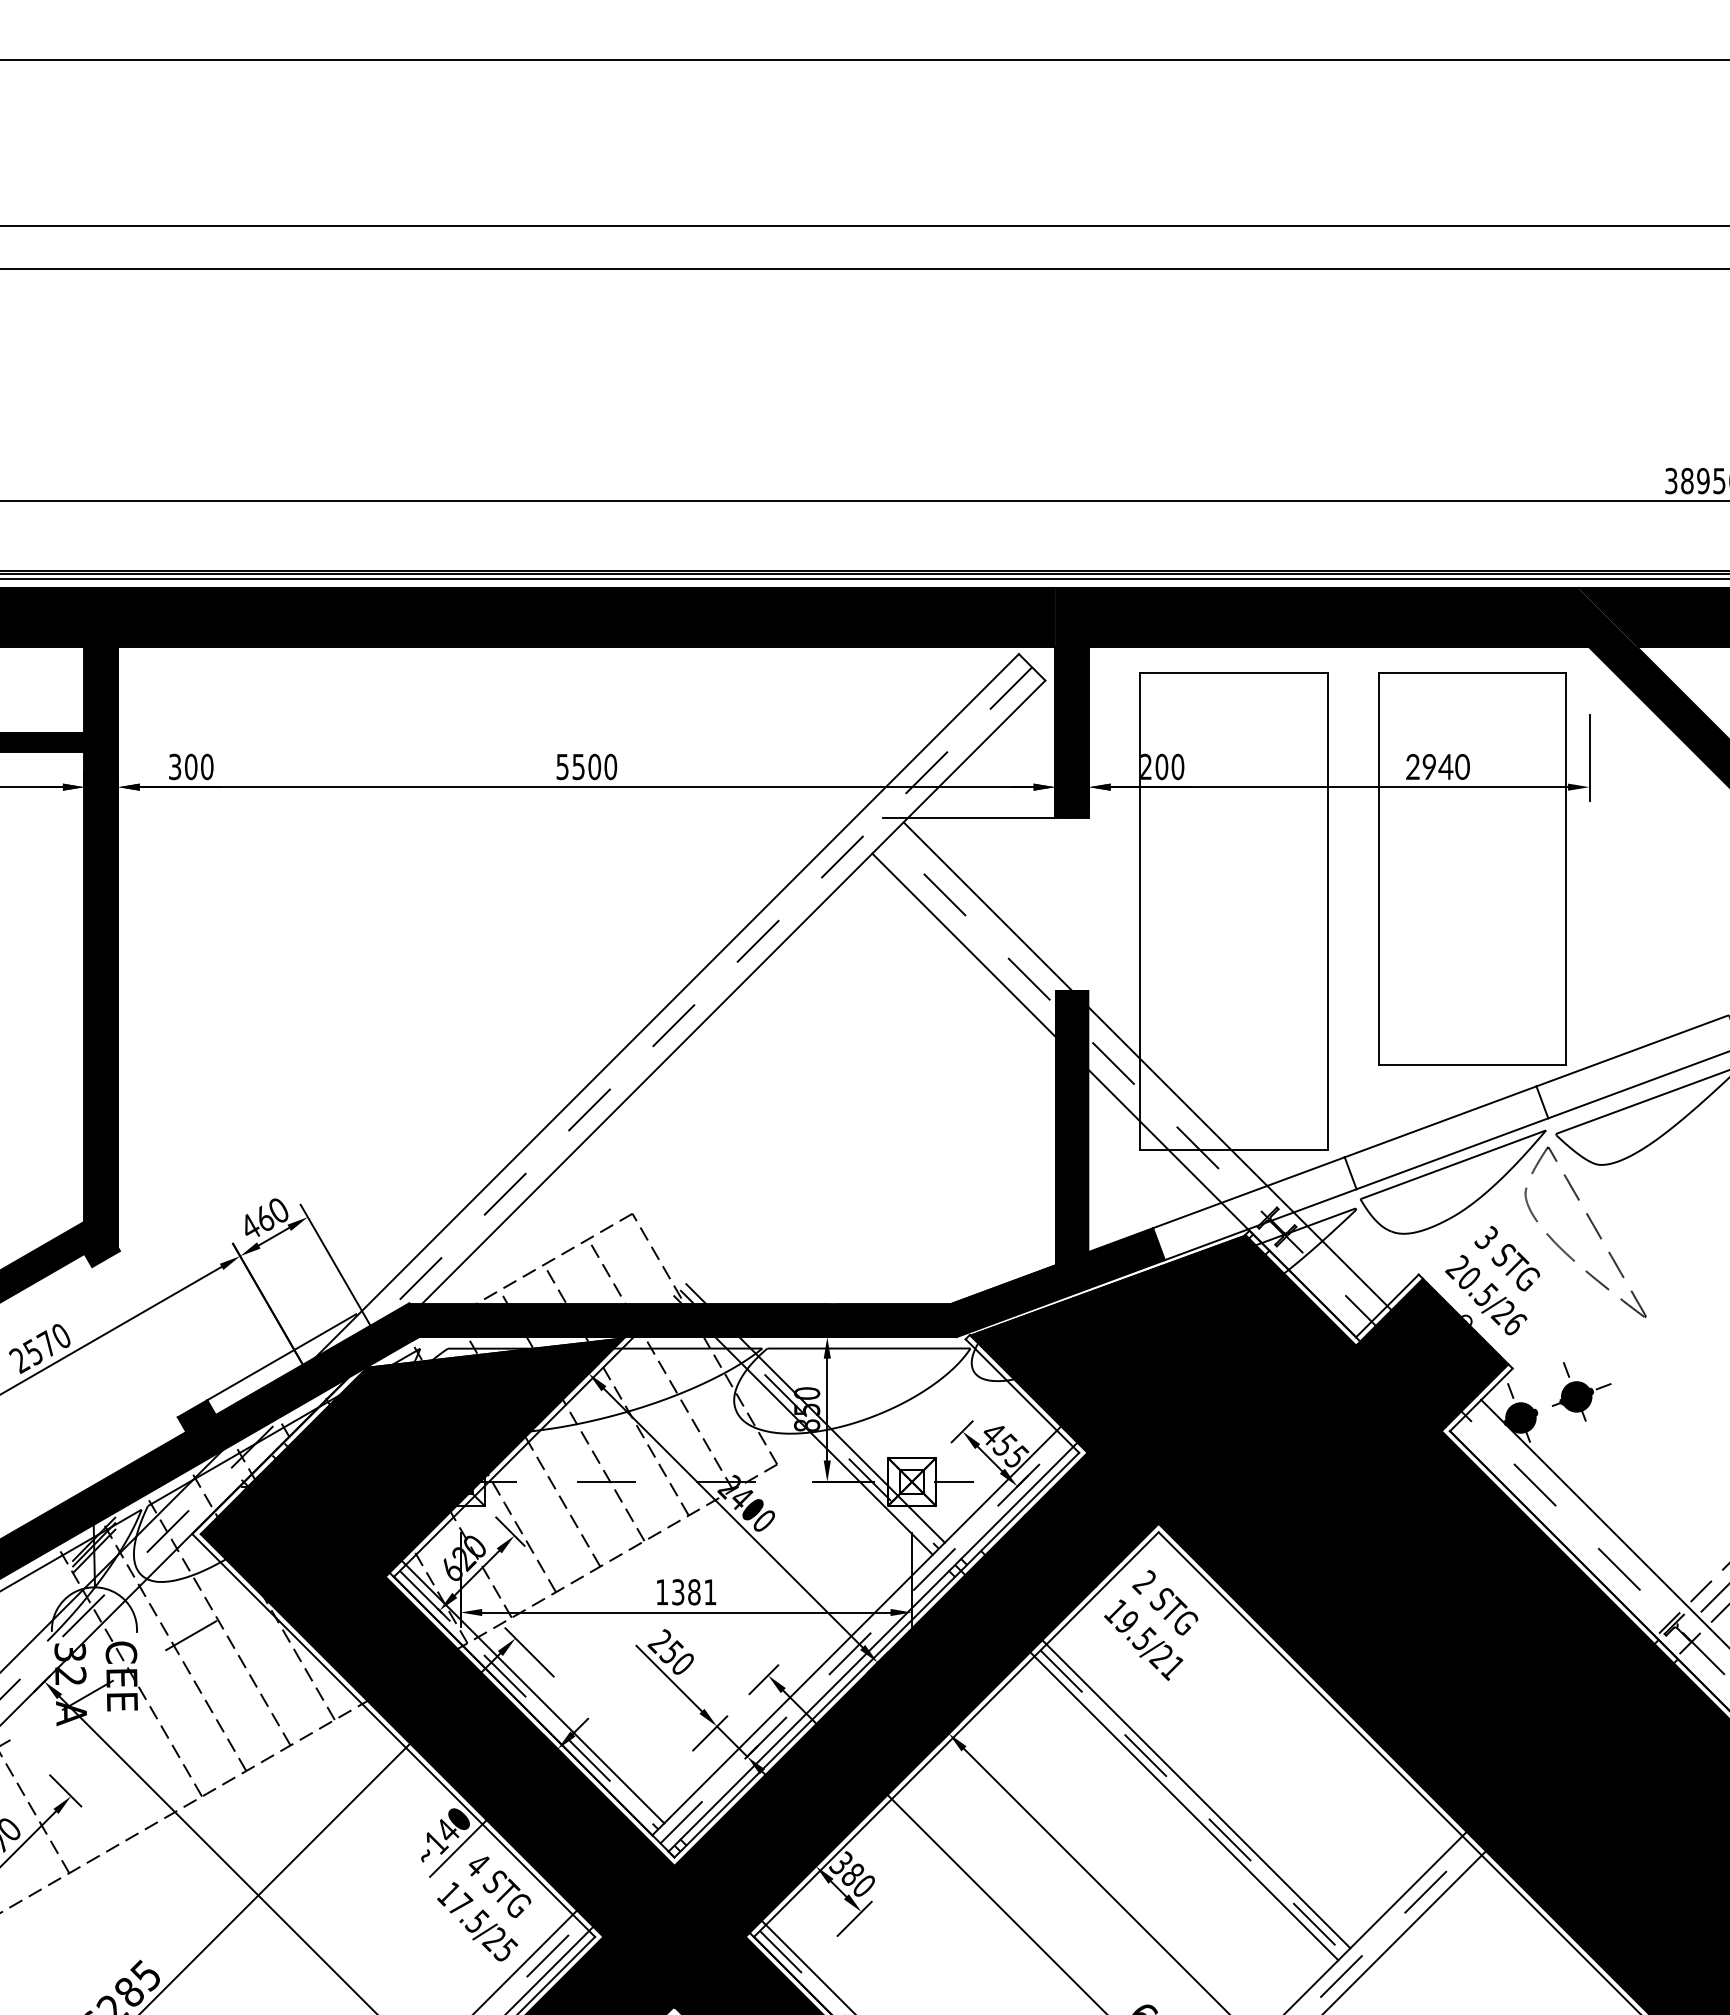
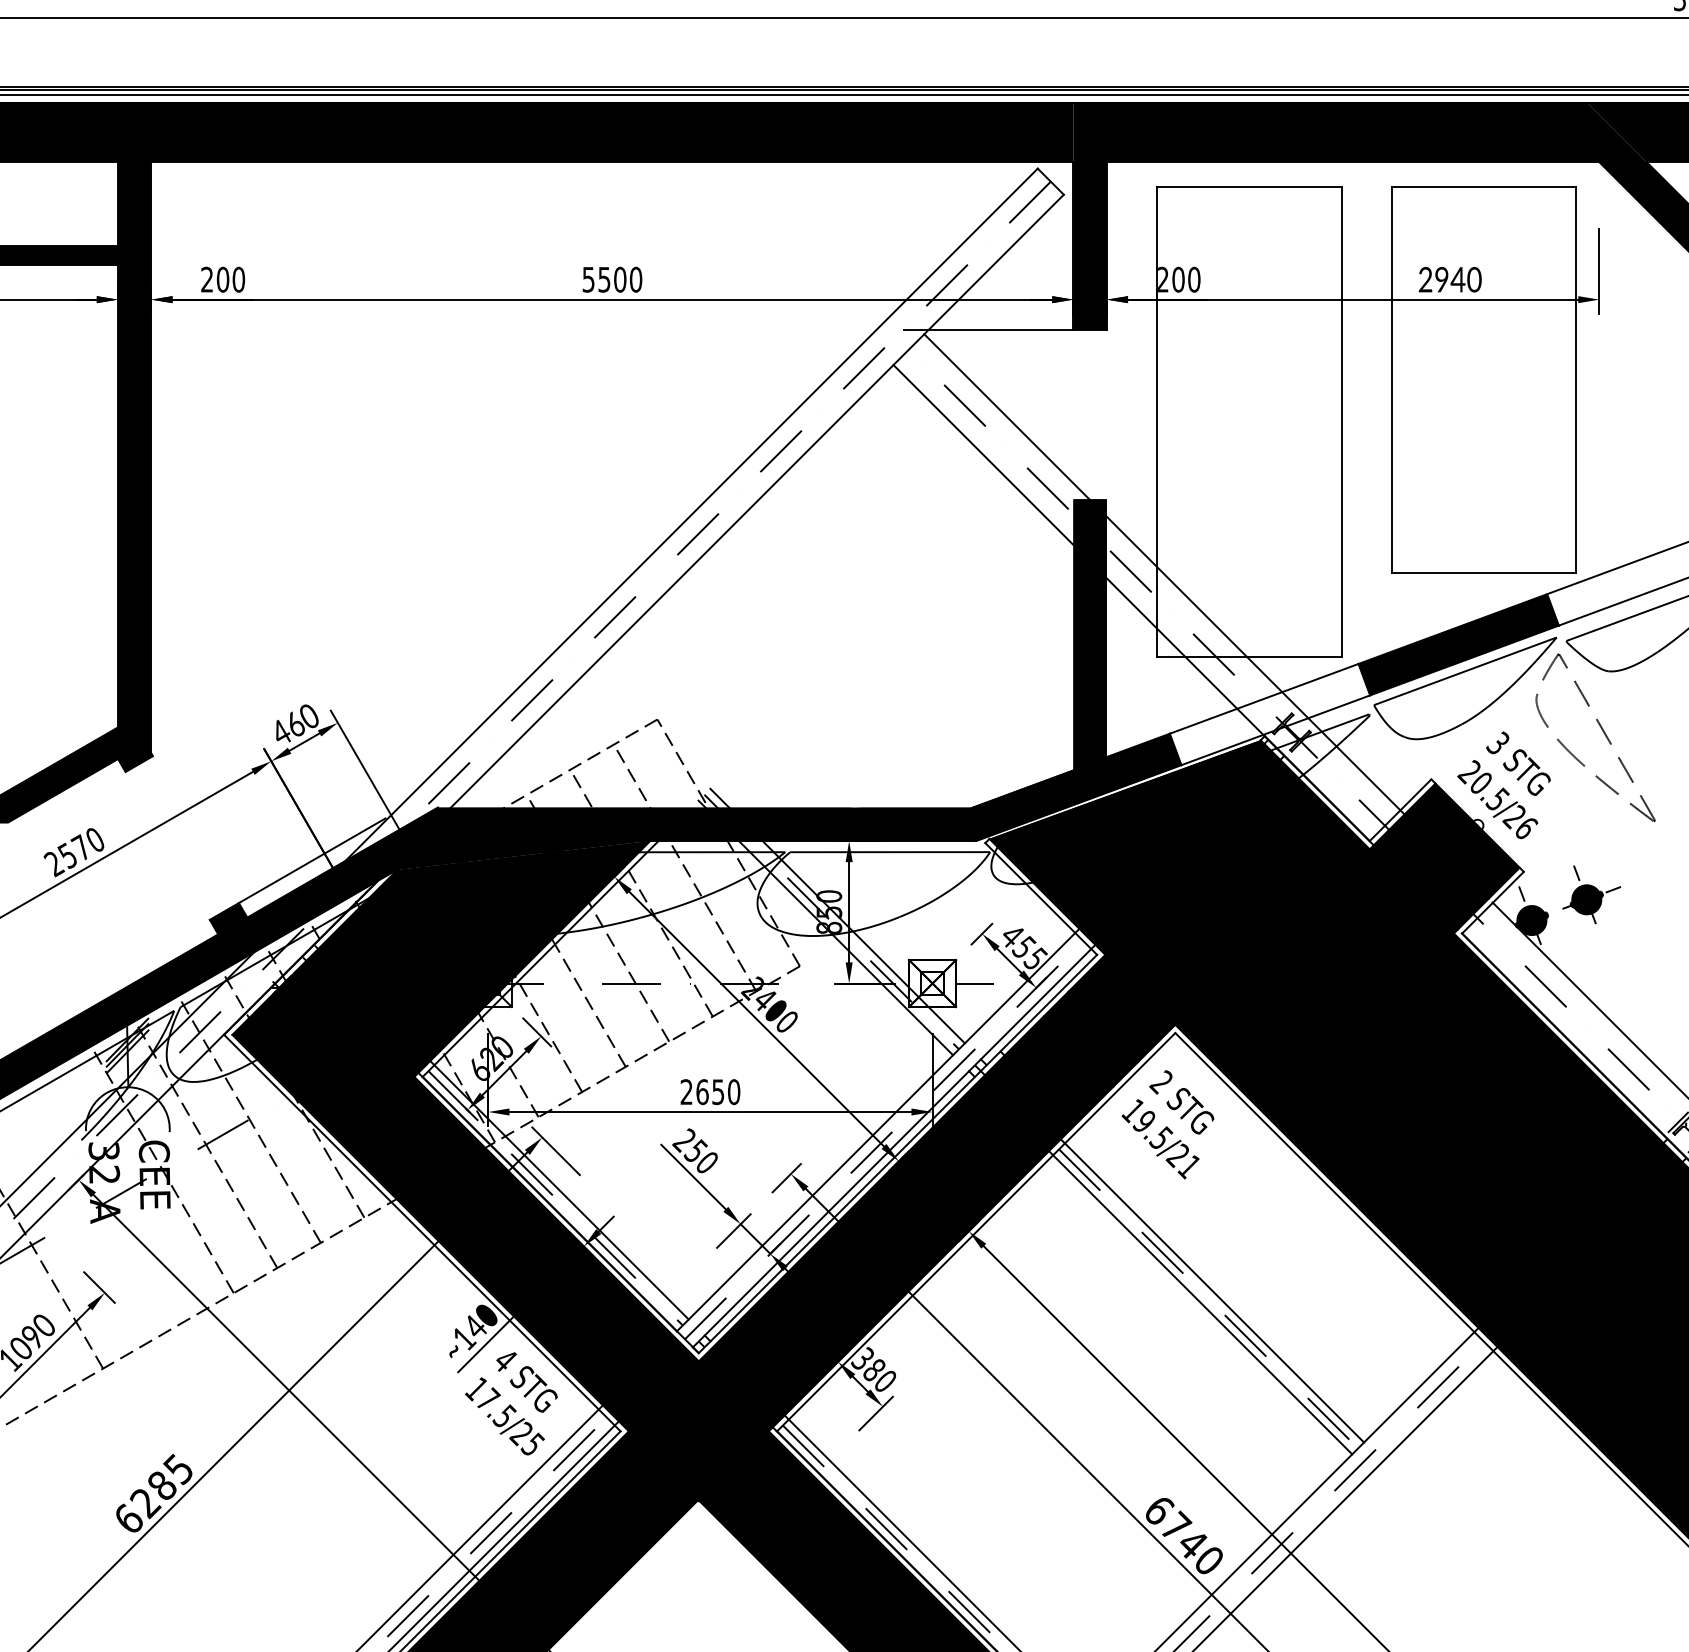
text: (175, 767) -> (207, 280), 300 -> 200
fill: (1446, 1137) -> (1458, 644), added
fill: (495, 1351) -> (522, 855), added
text: (686, 1592) -> (710, 1092), 1381 -> 2650

